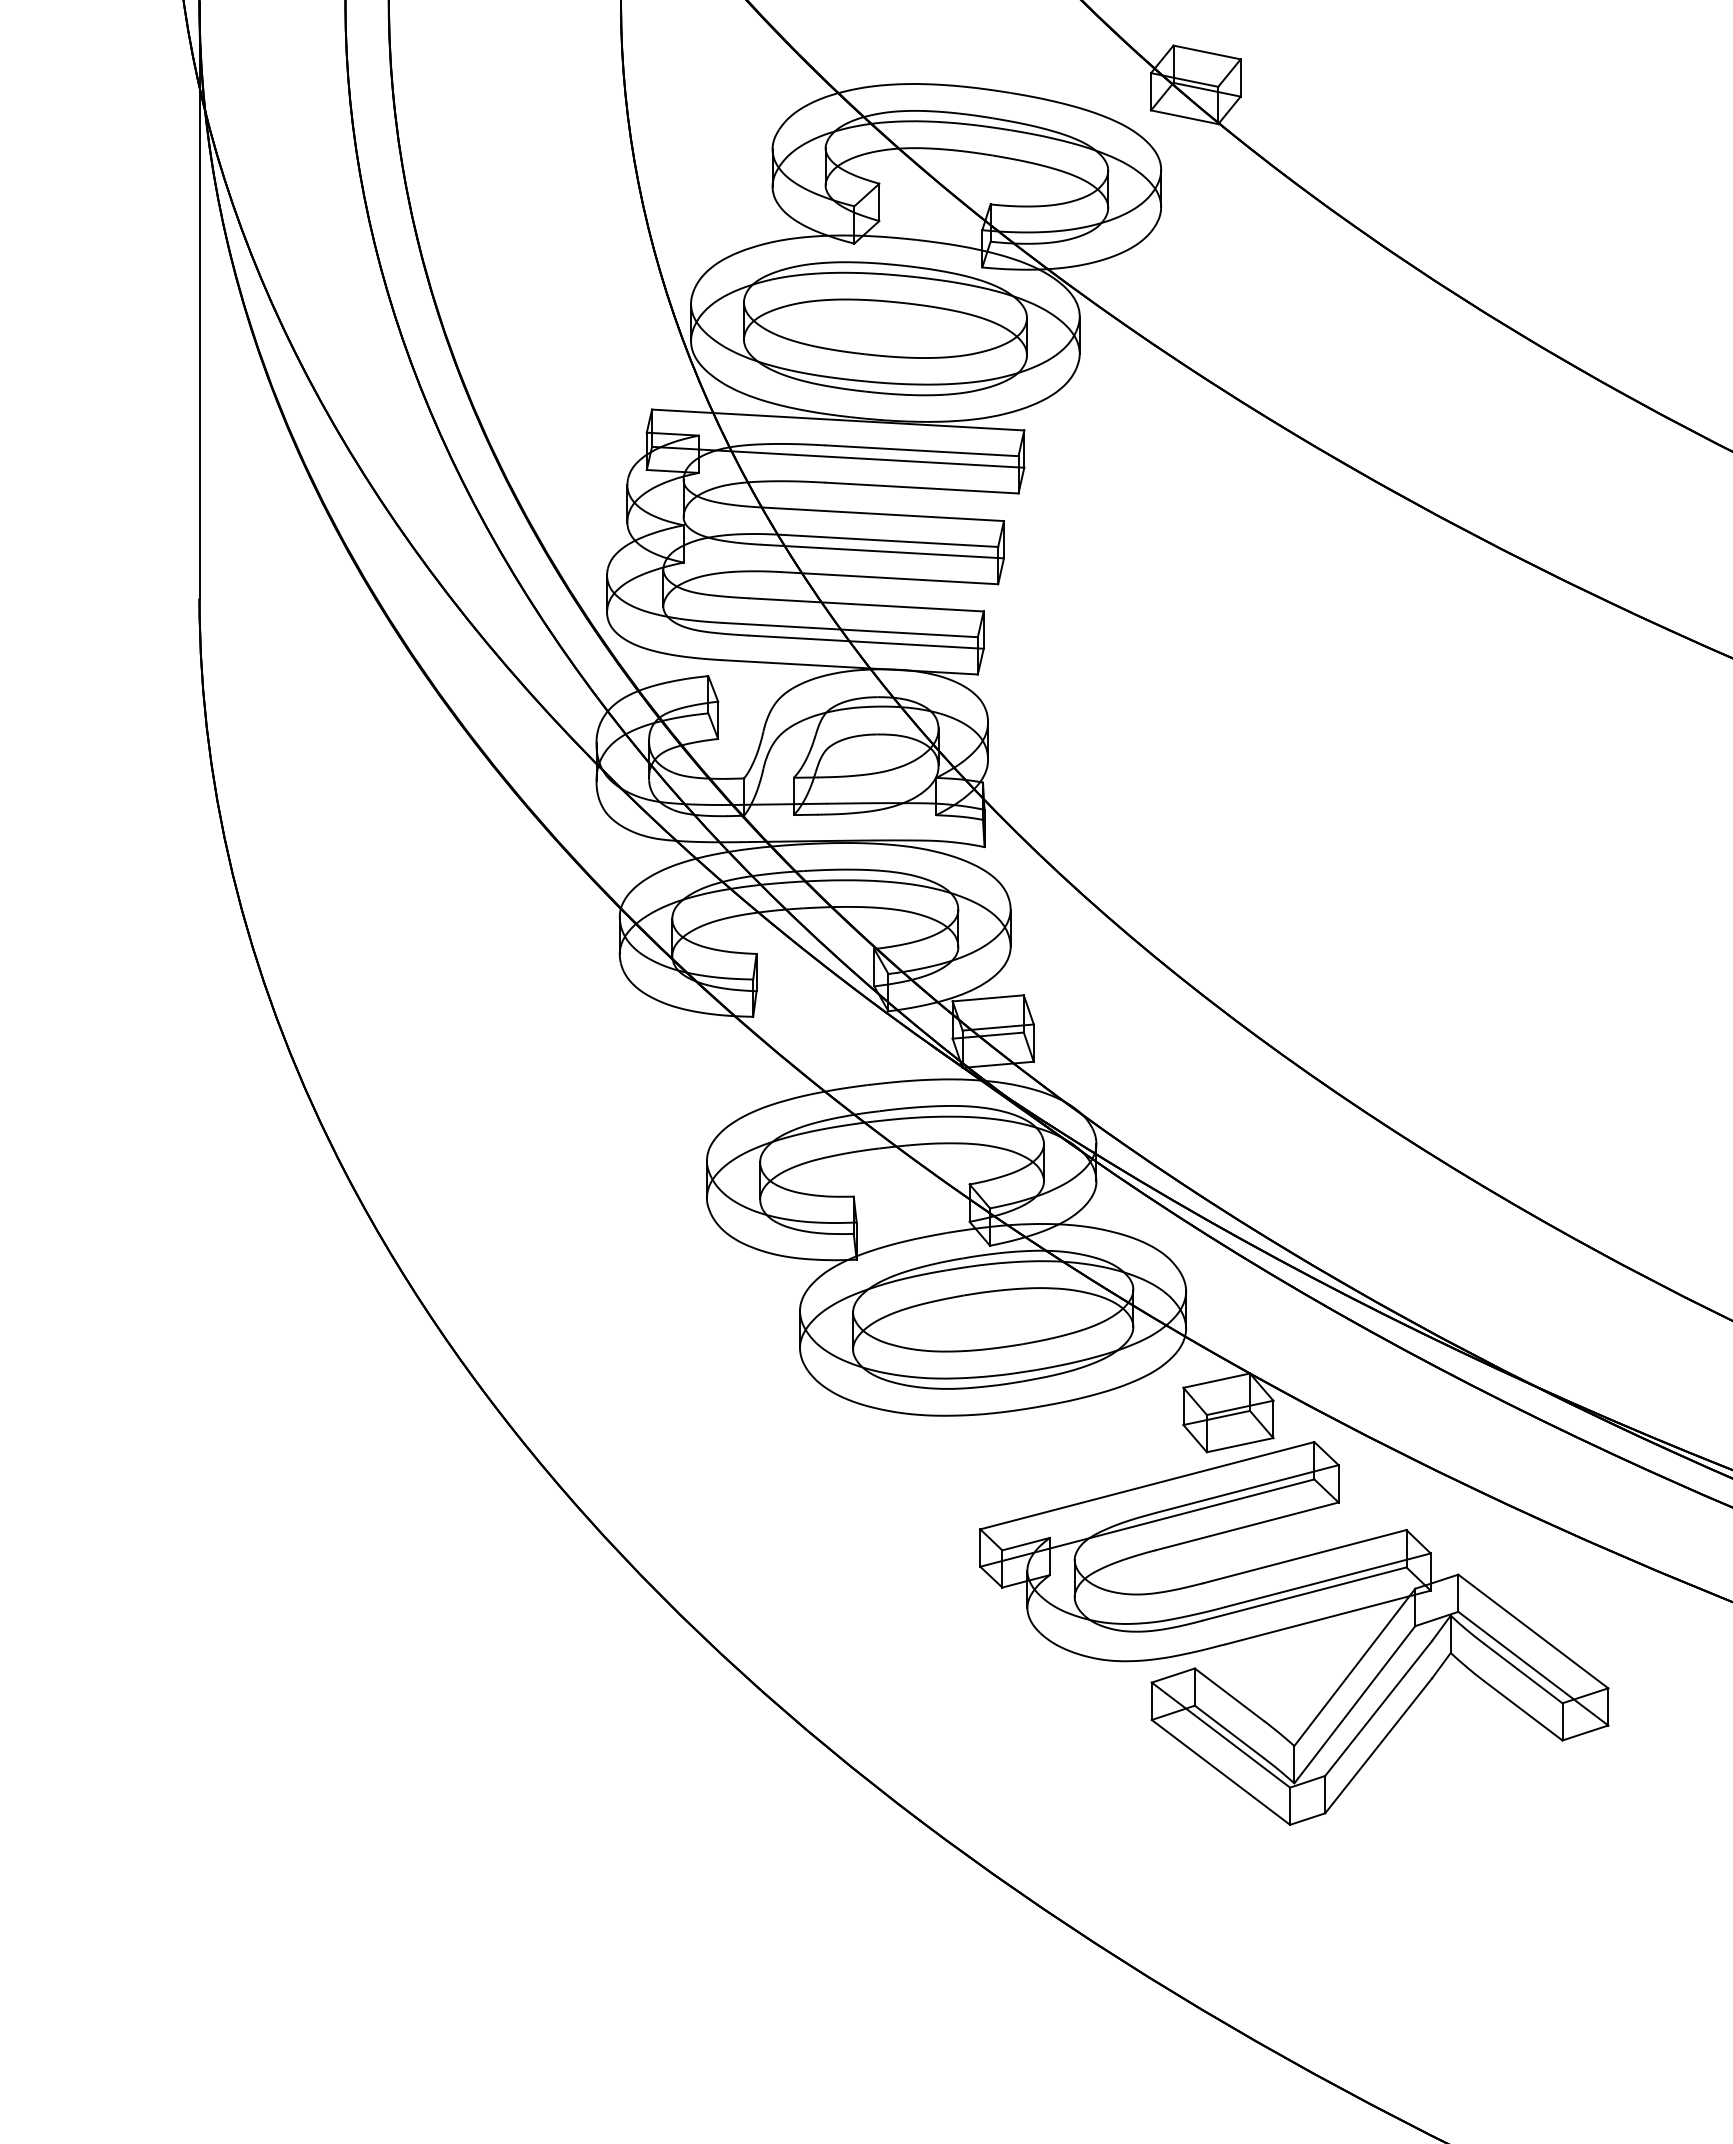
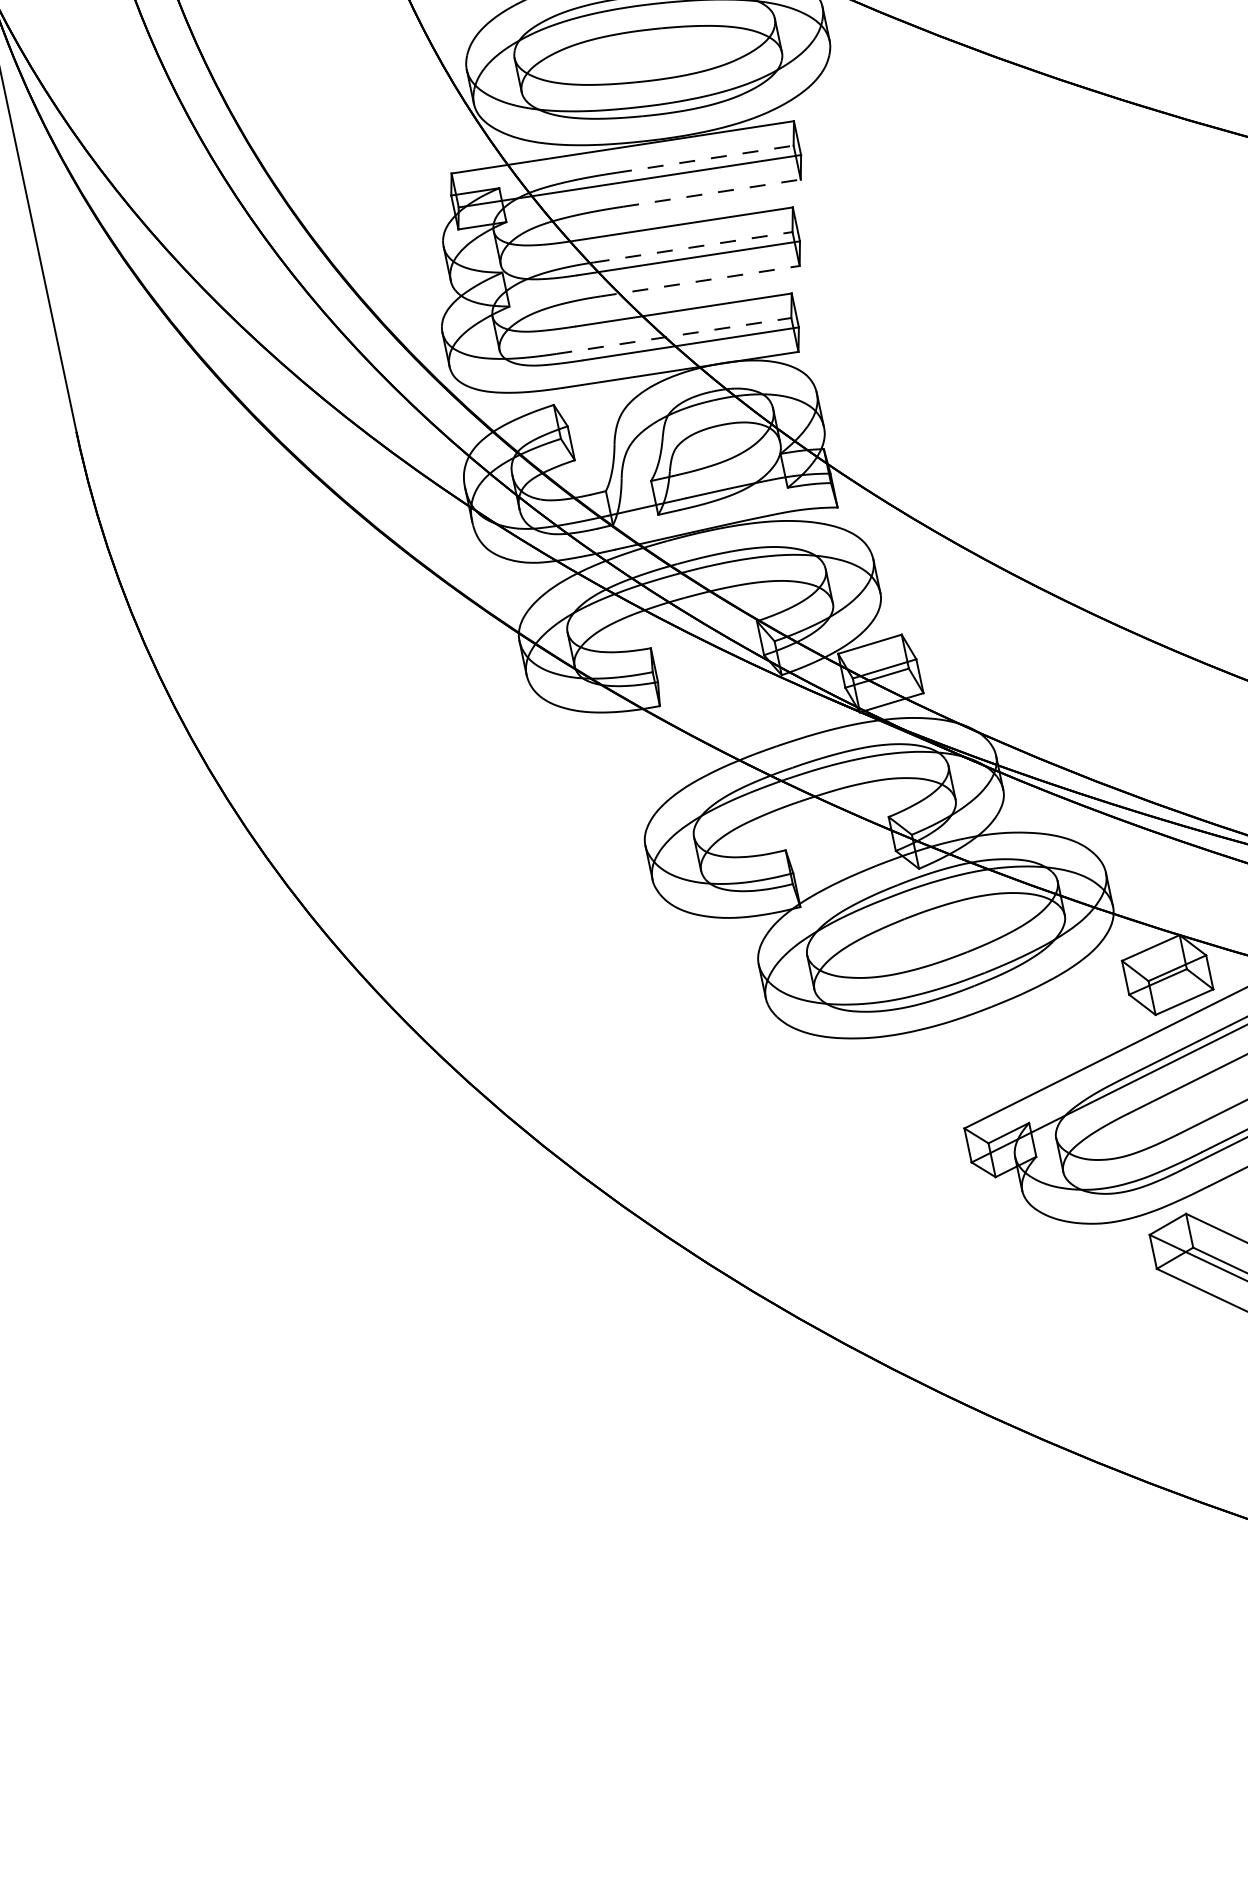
line: (921, 450) -> (704, 159), solid -> dashed
line: (921, 488) -> (711, 193), solid -> dashed
line: (890, 540) -> (693, 246), solid -> dashed
line: (890, 578) -> (700, 281), solid -> dashed
line: (850, 630) -> (674, 336), solid -> dashed

